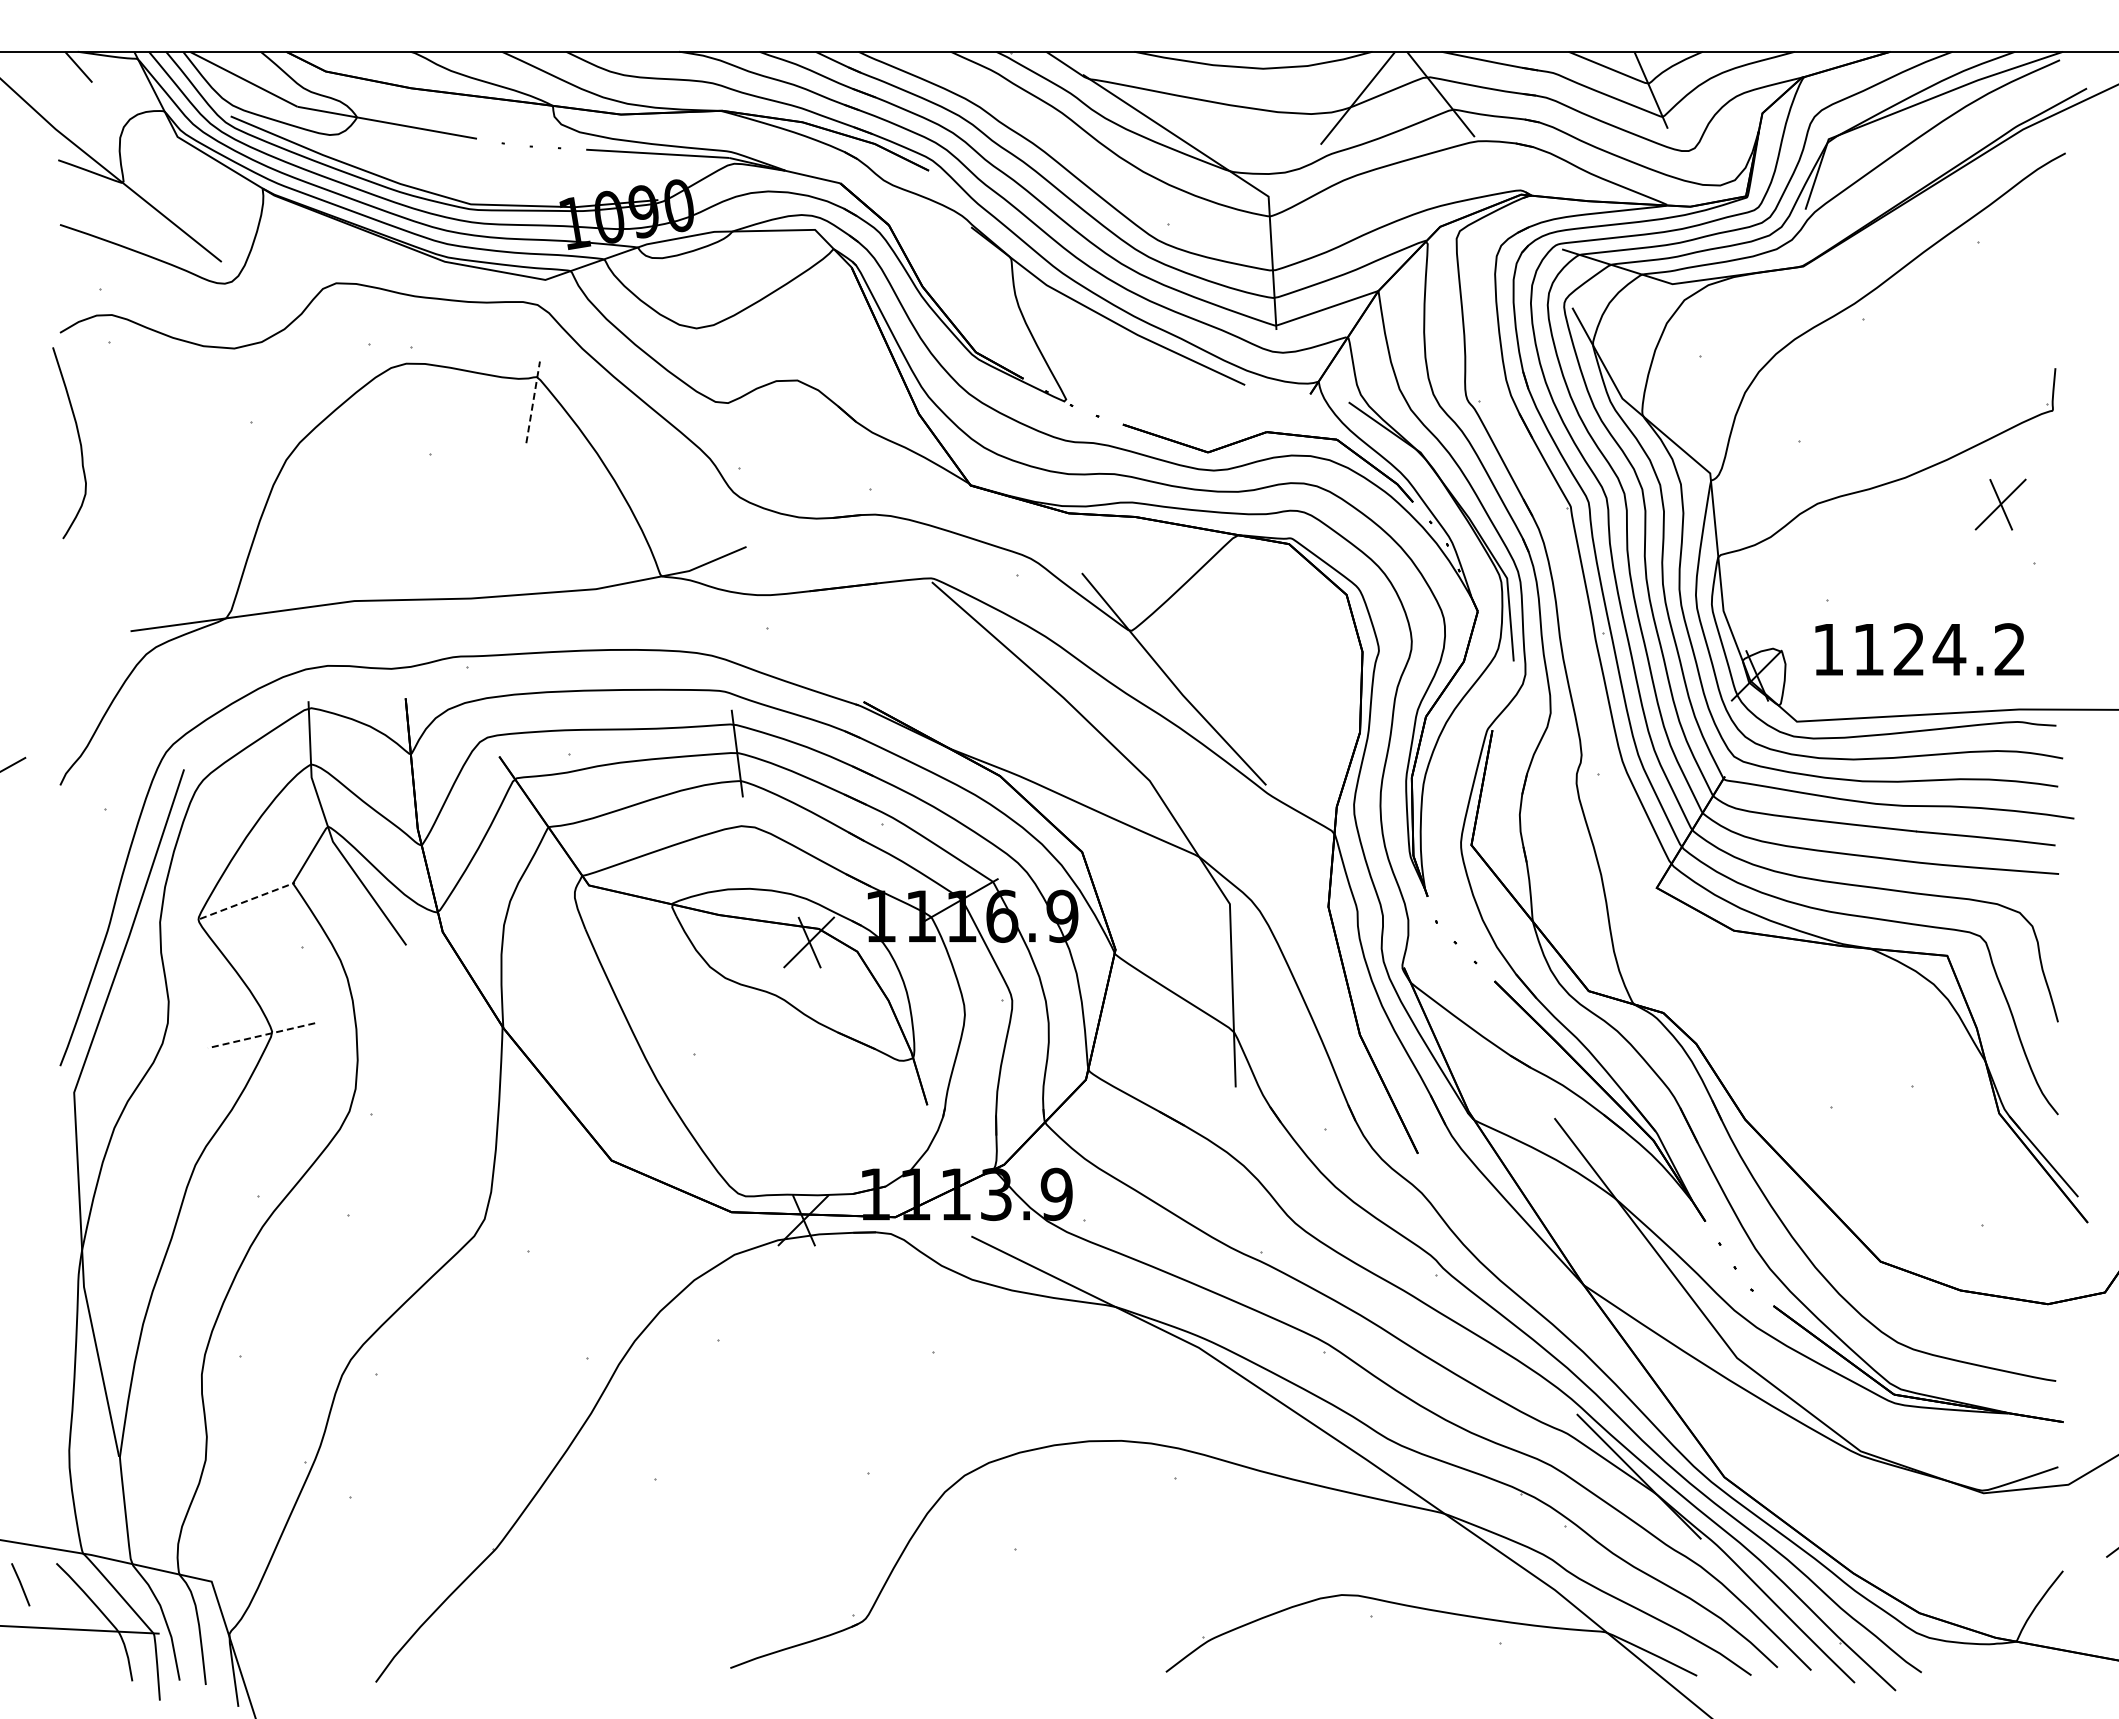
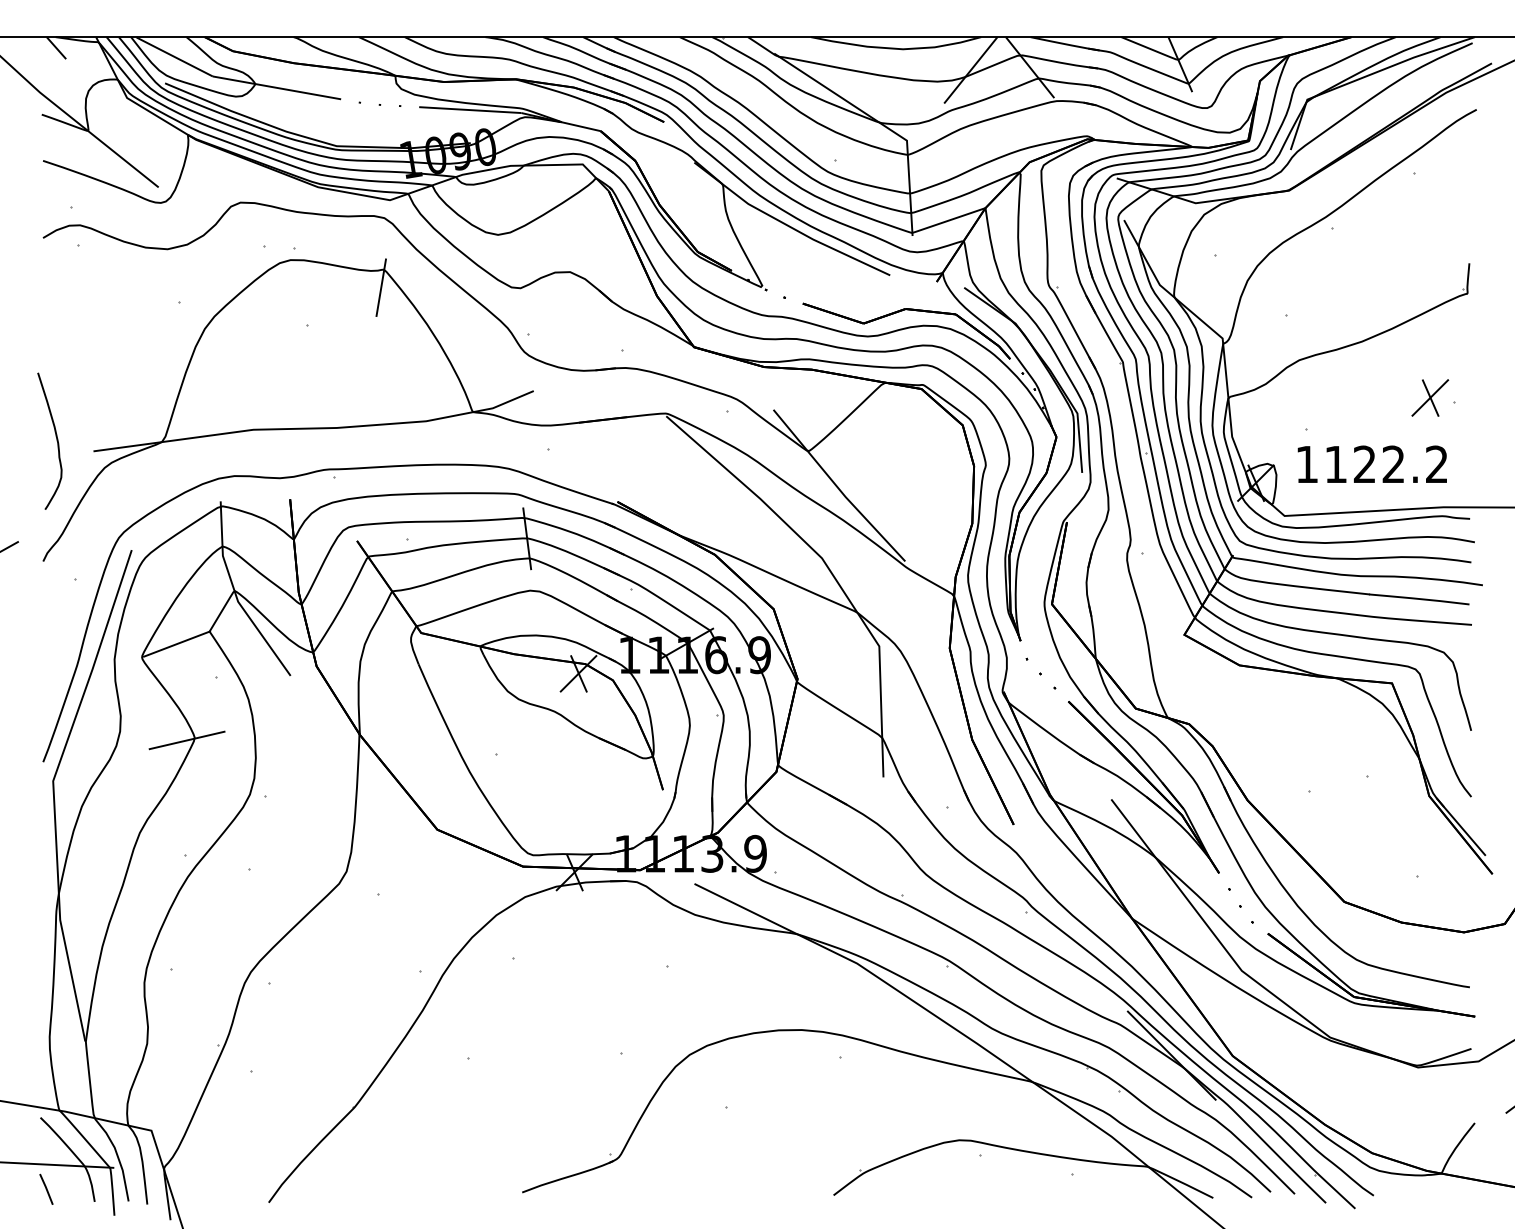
line: (533, 401) -> (381, 287), dashed -> solid
curve: (78, 439) -> (56, 438), moved
part: (2000, 504) -> (1430, 397), moved
text: (1949, 649) -> (1393, 464), 1124.2 -> 1122.2
line: (247, 900) -> (177, 643), dashed -> solid
line: (261, 1035) -> (187, 740), dashed -> solid
line: (20, 1584) -> (46, 1189), moved

